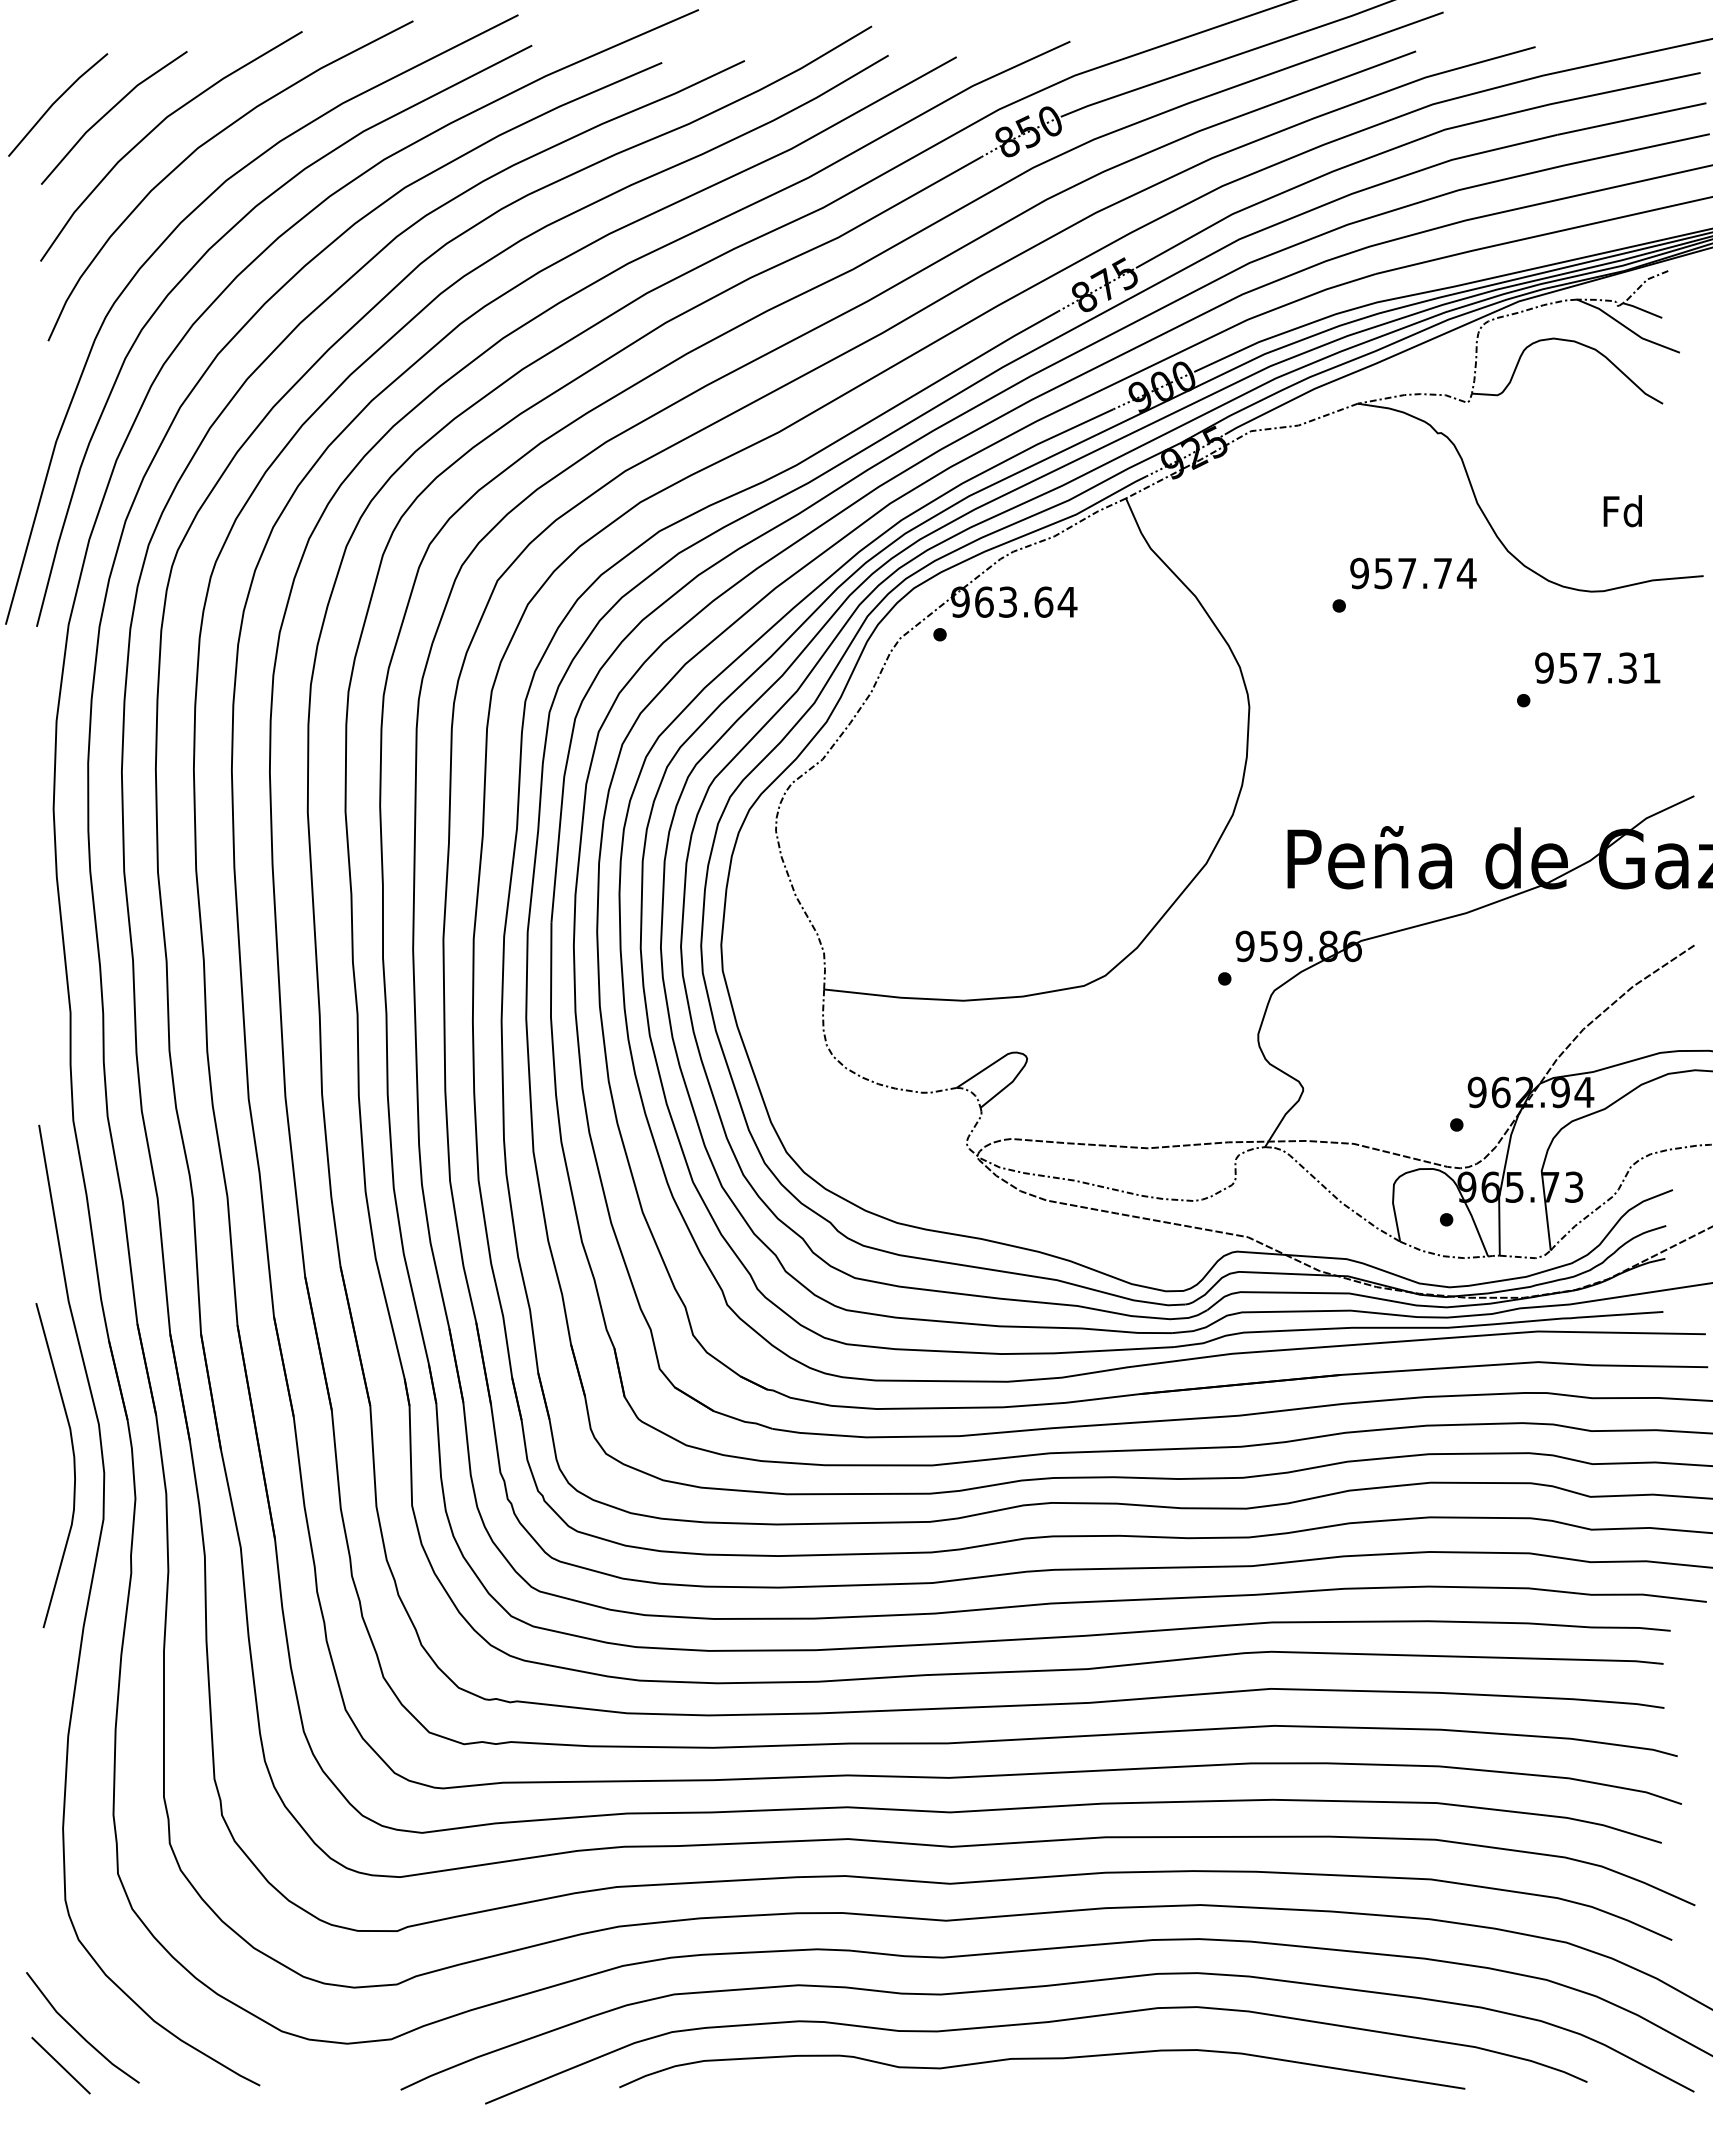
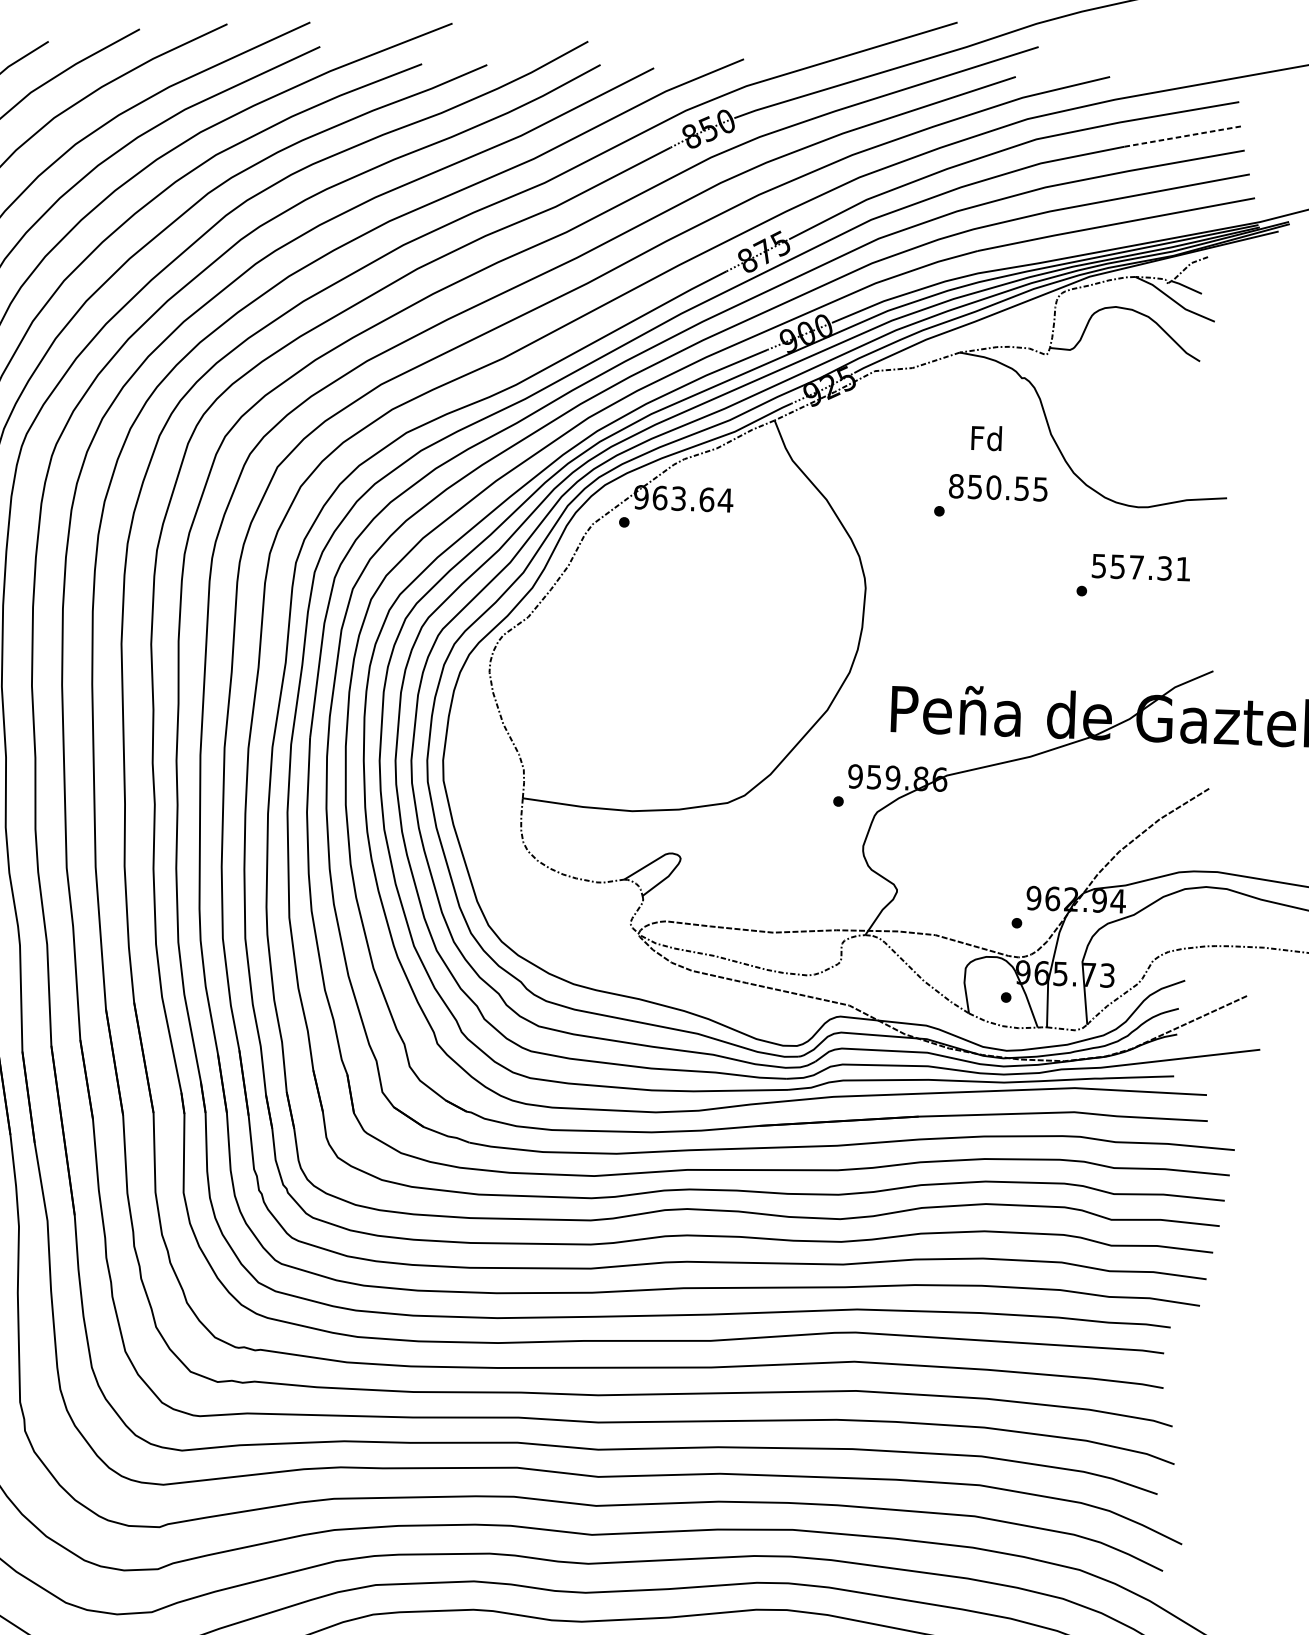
line: (1632, 118) -> (1184, 136), solid -> dashed
text: (1622, 511) -> (986, 438), moved
text: (1413, 573) -> (998, 487), 957.74 -> 850.55
text: (1544, 667) -> (1099, 565), 957.31 -> 557.31

